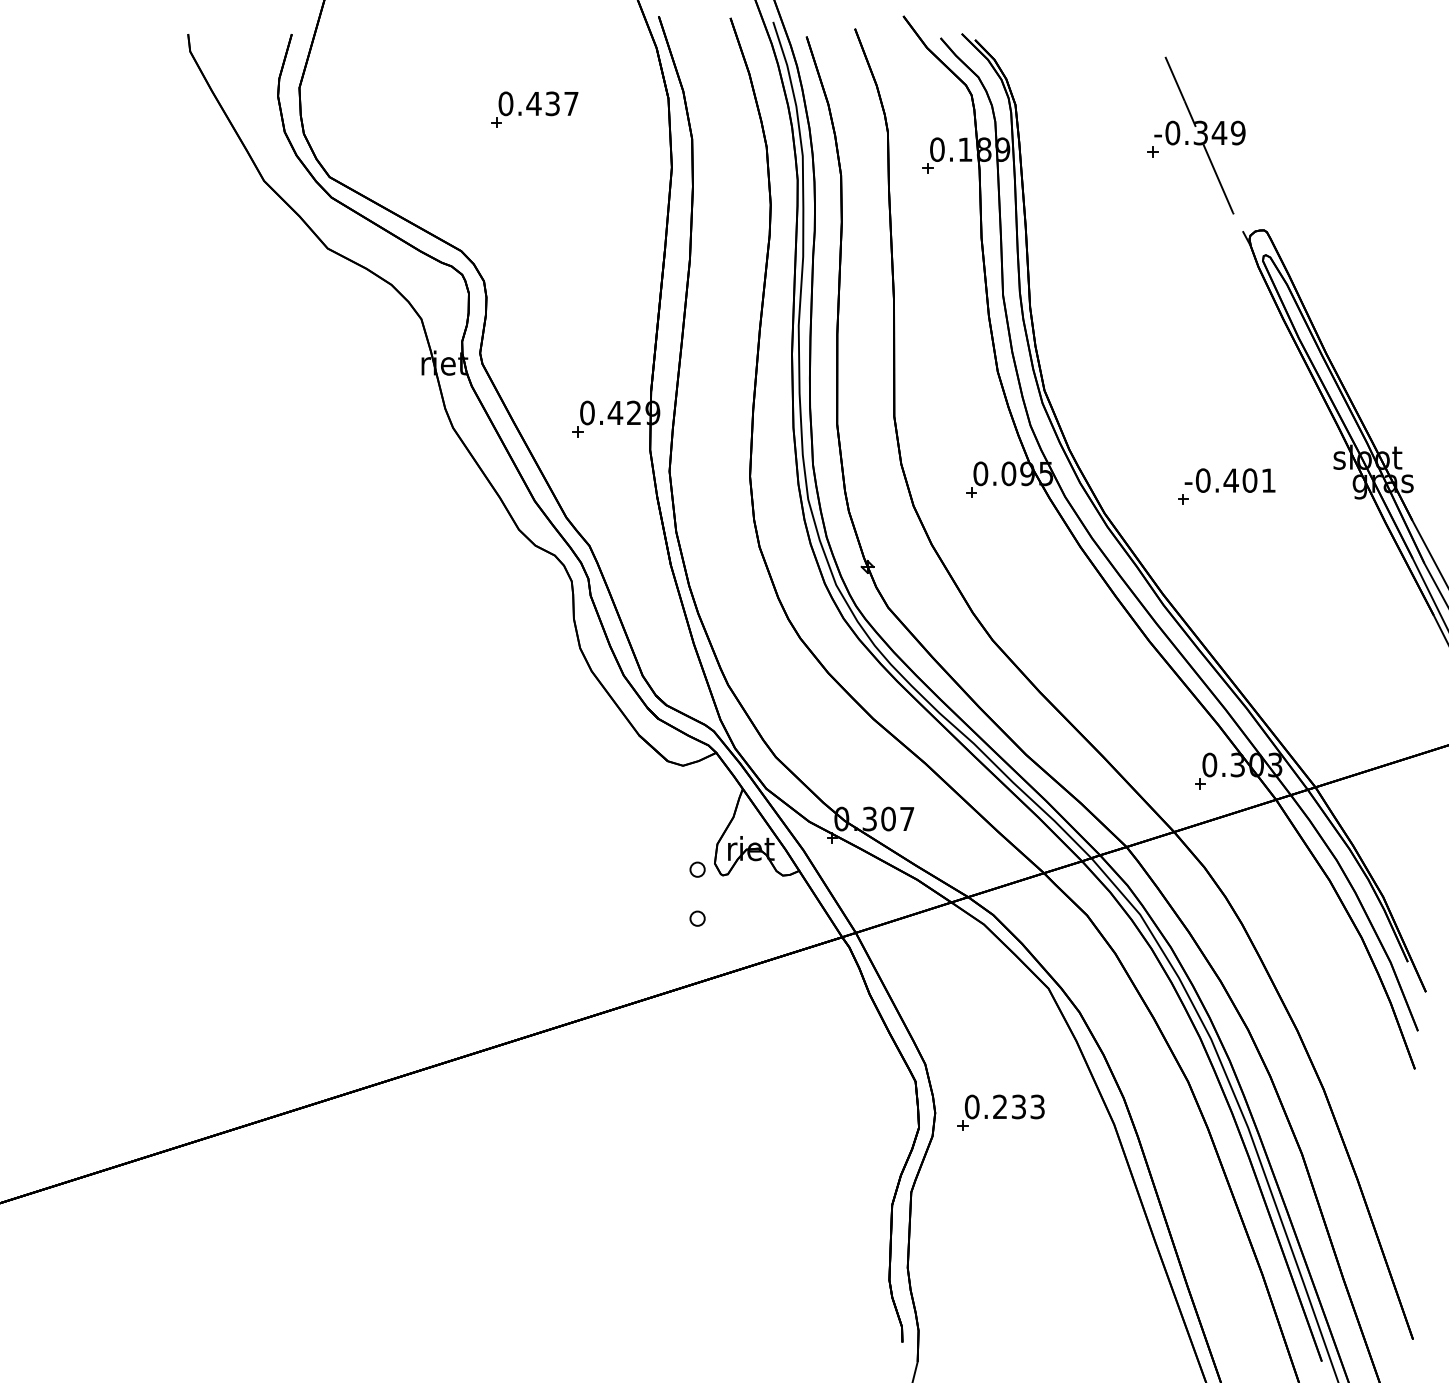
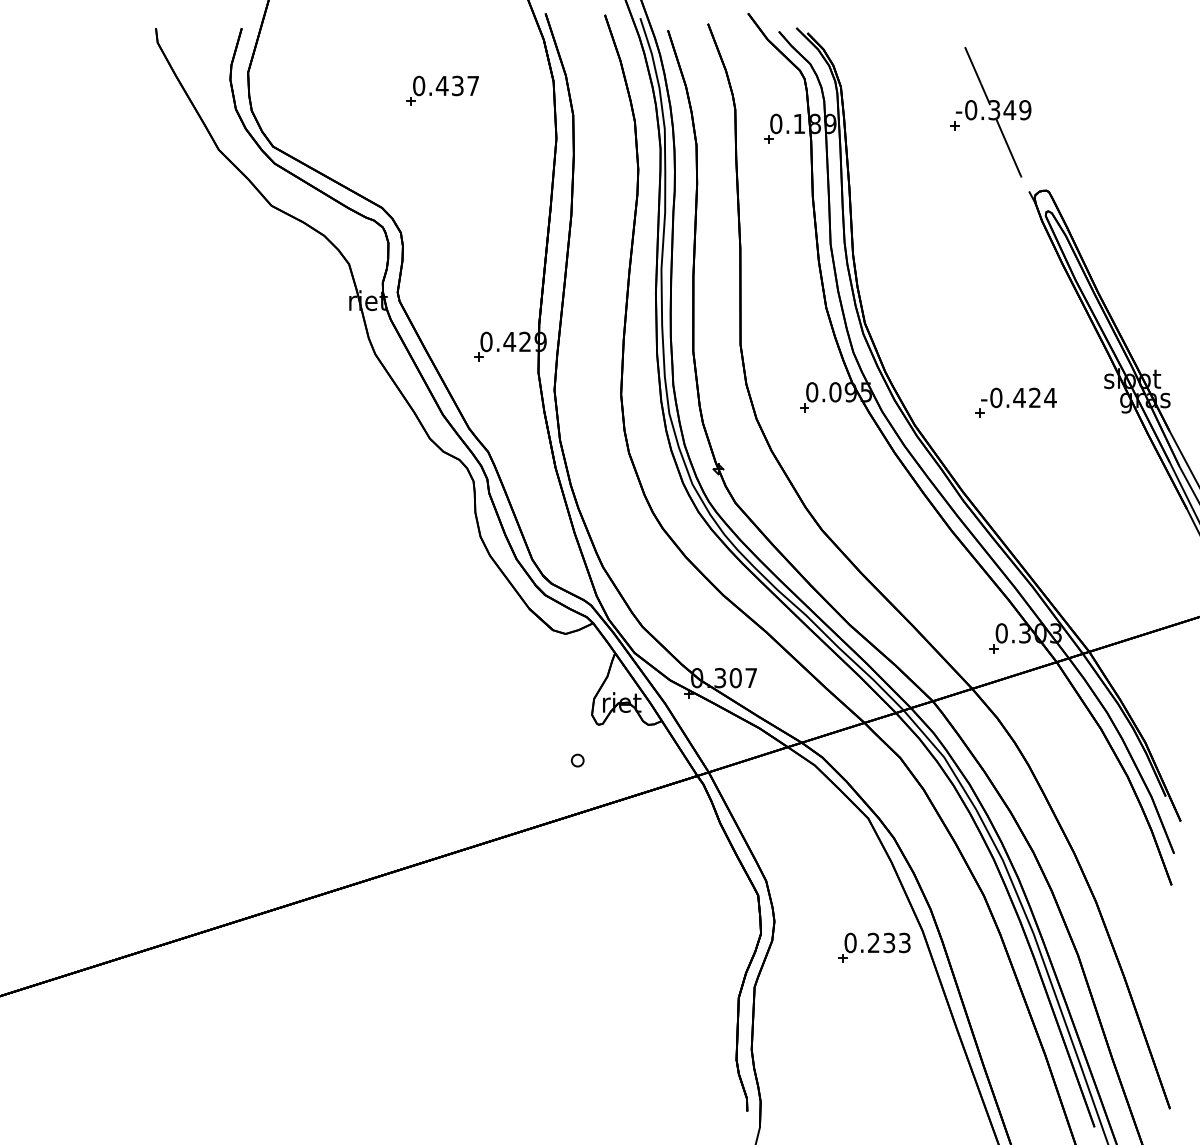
text: (1259, 480) -> (1042, 397), -0.401 -> -0.424
part: (697, 869) -> (577, 719), removed
part: (1000, 1112) -> (874, 947), moved

